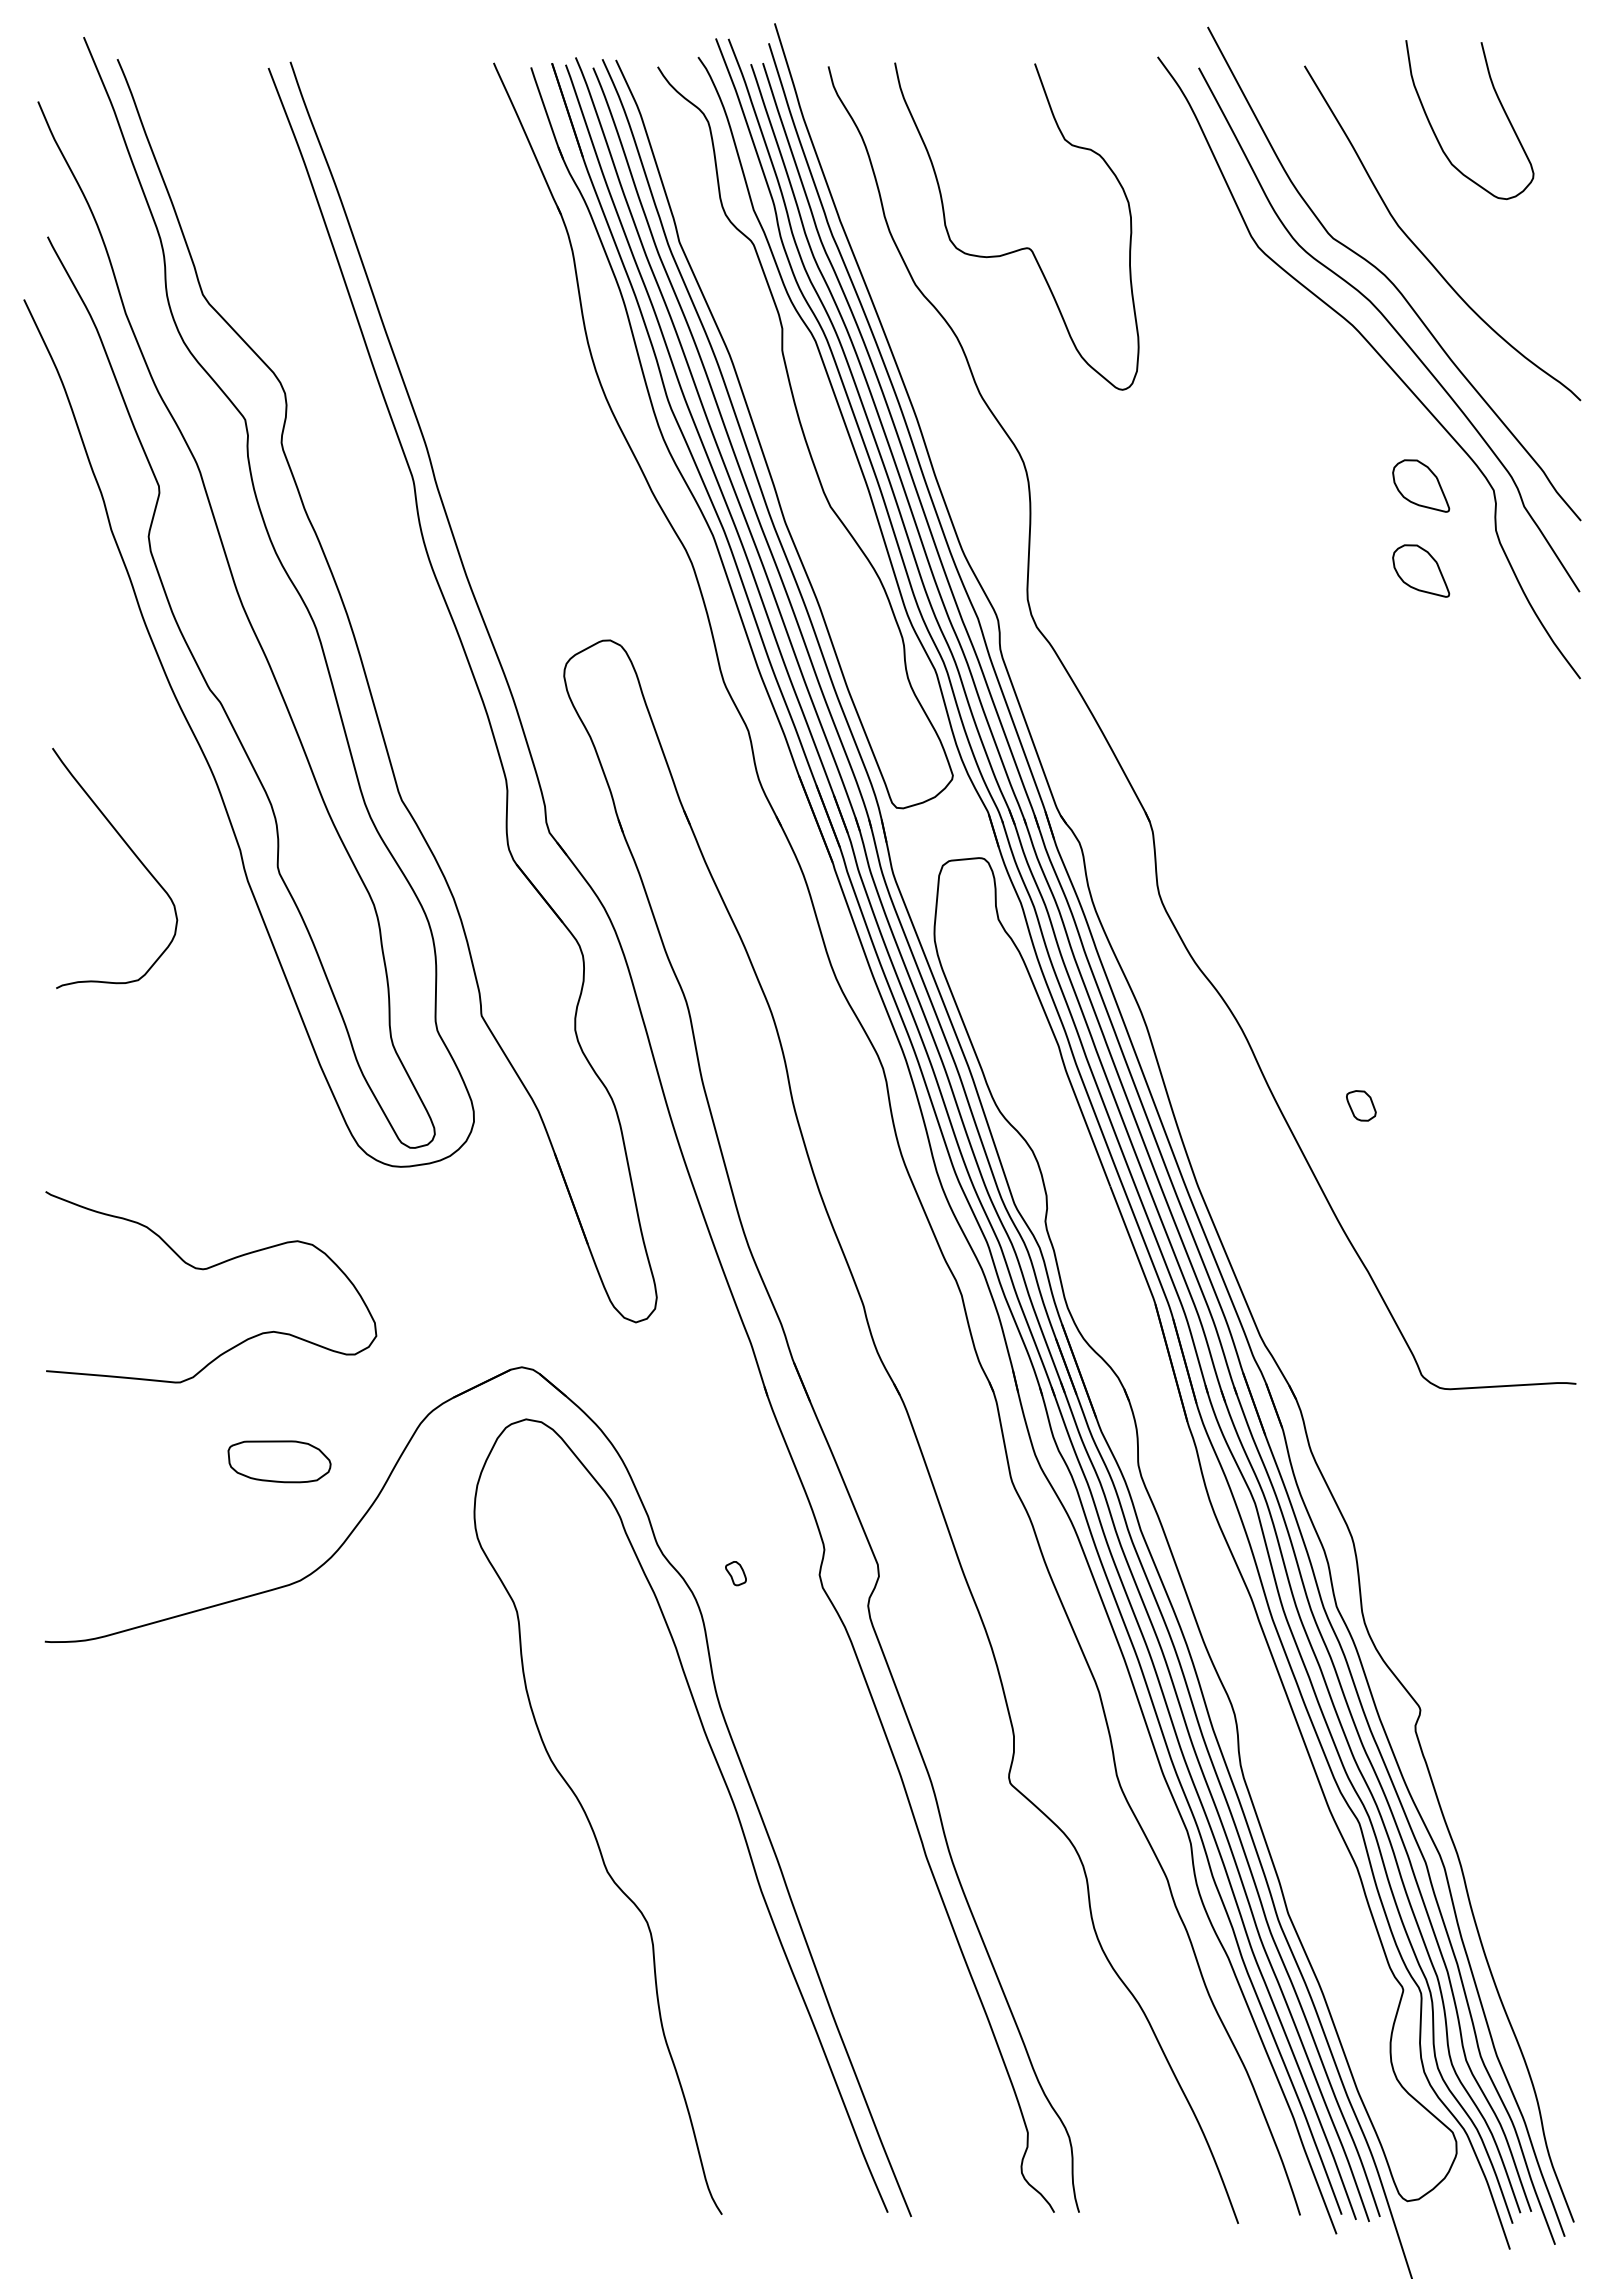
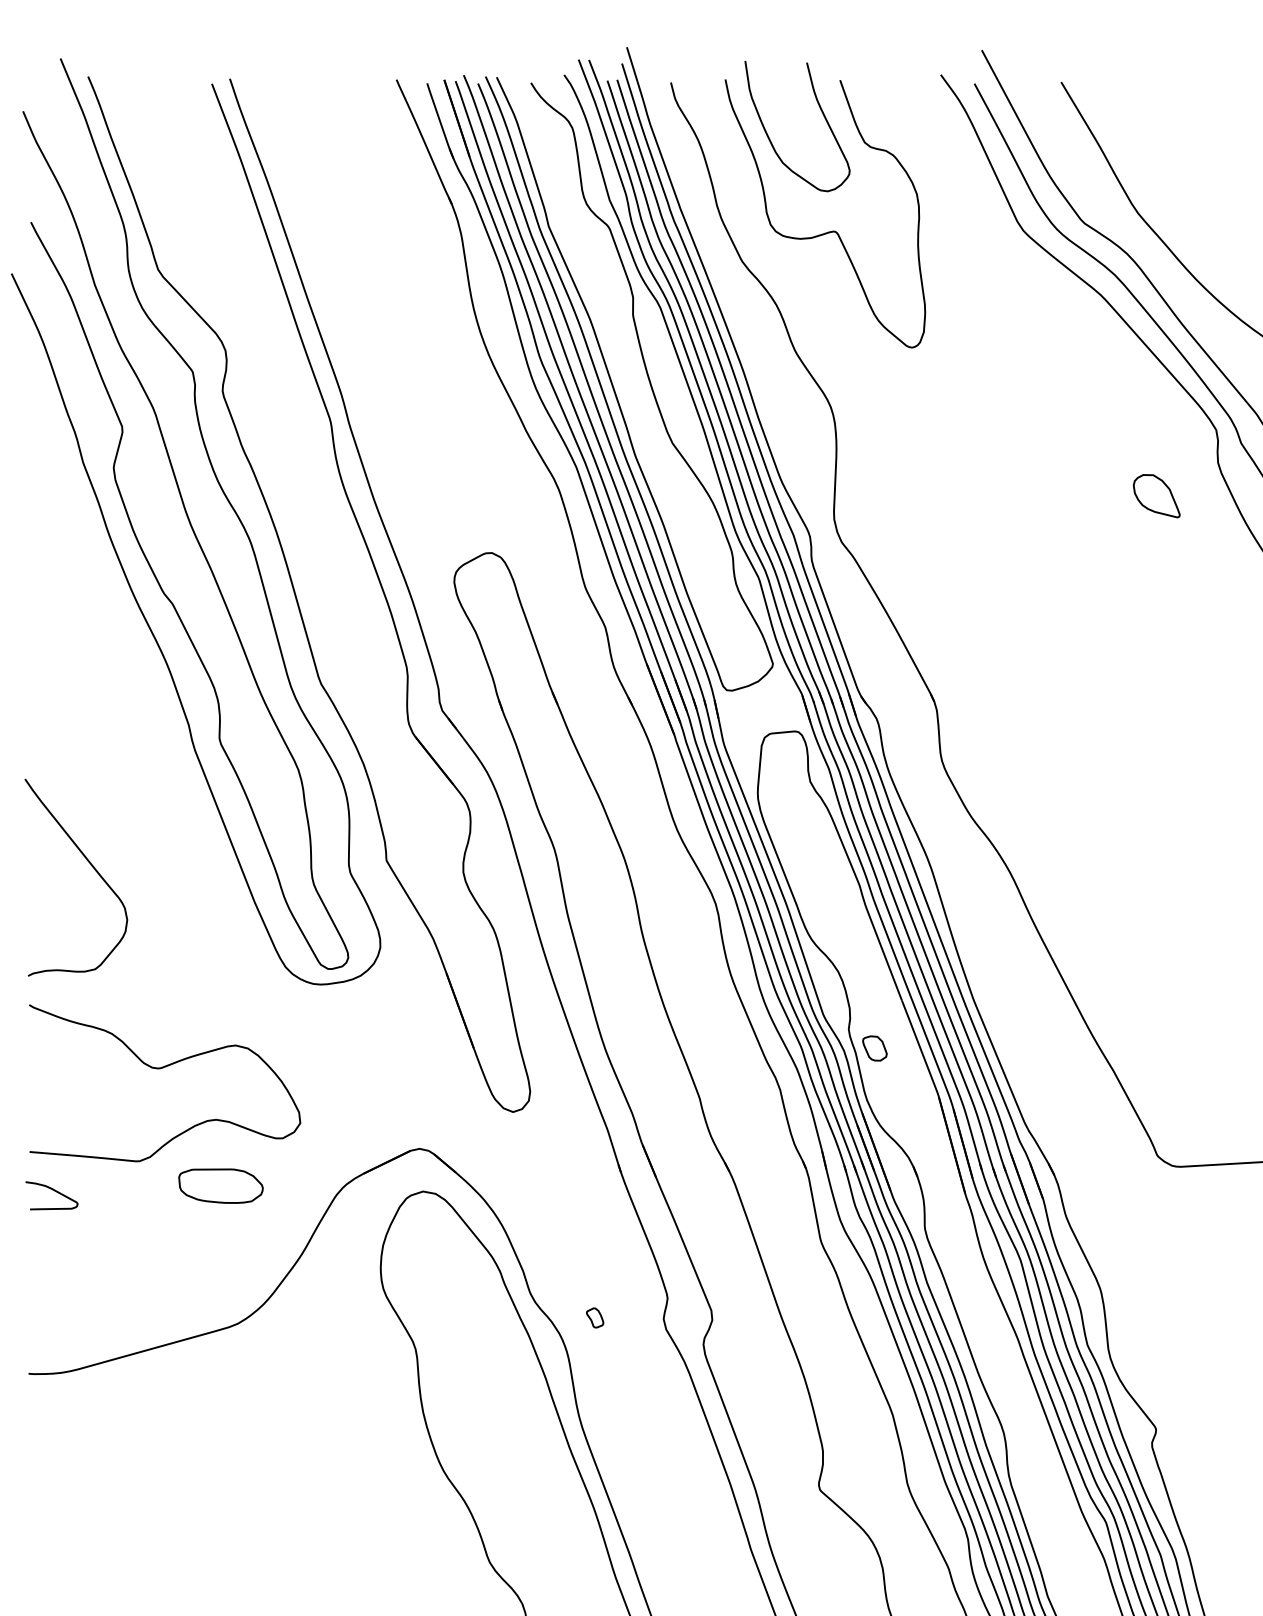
curve: (1500, 105) -> (822, 114), moved
part: (1421, 485) -> (1157, 426), removed
curve: (133, 854) -> (91, 866), moved
part: (1361, 1105) -> (875, 1048), moved
curve: (75, 1418) -> (53, 1190), added
part: (279, 1461) -> (220, 1185), moved

